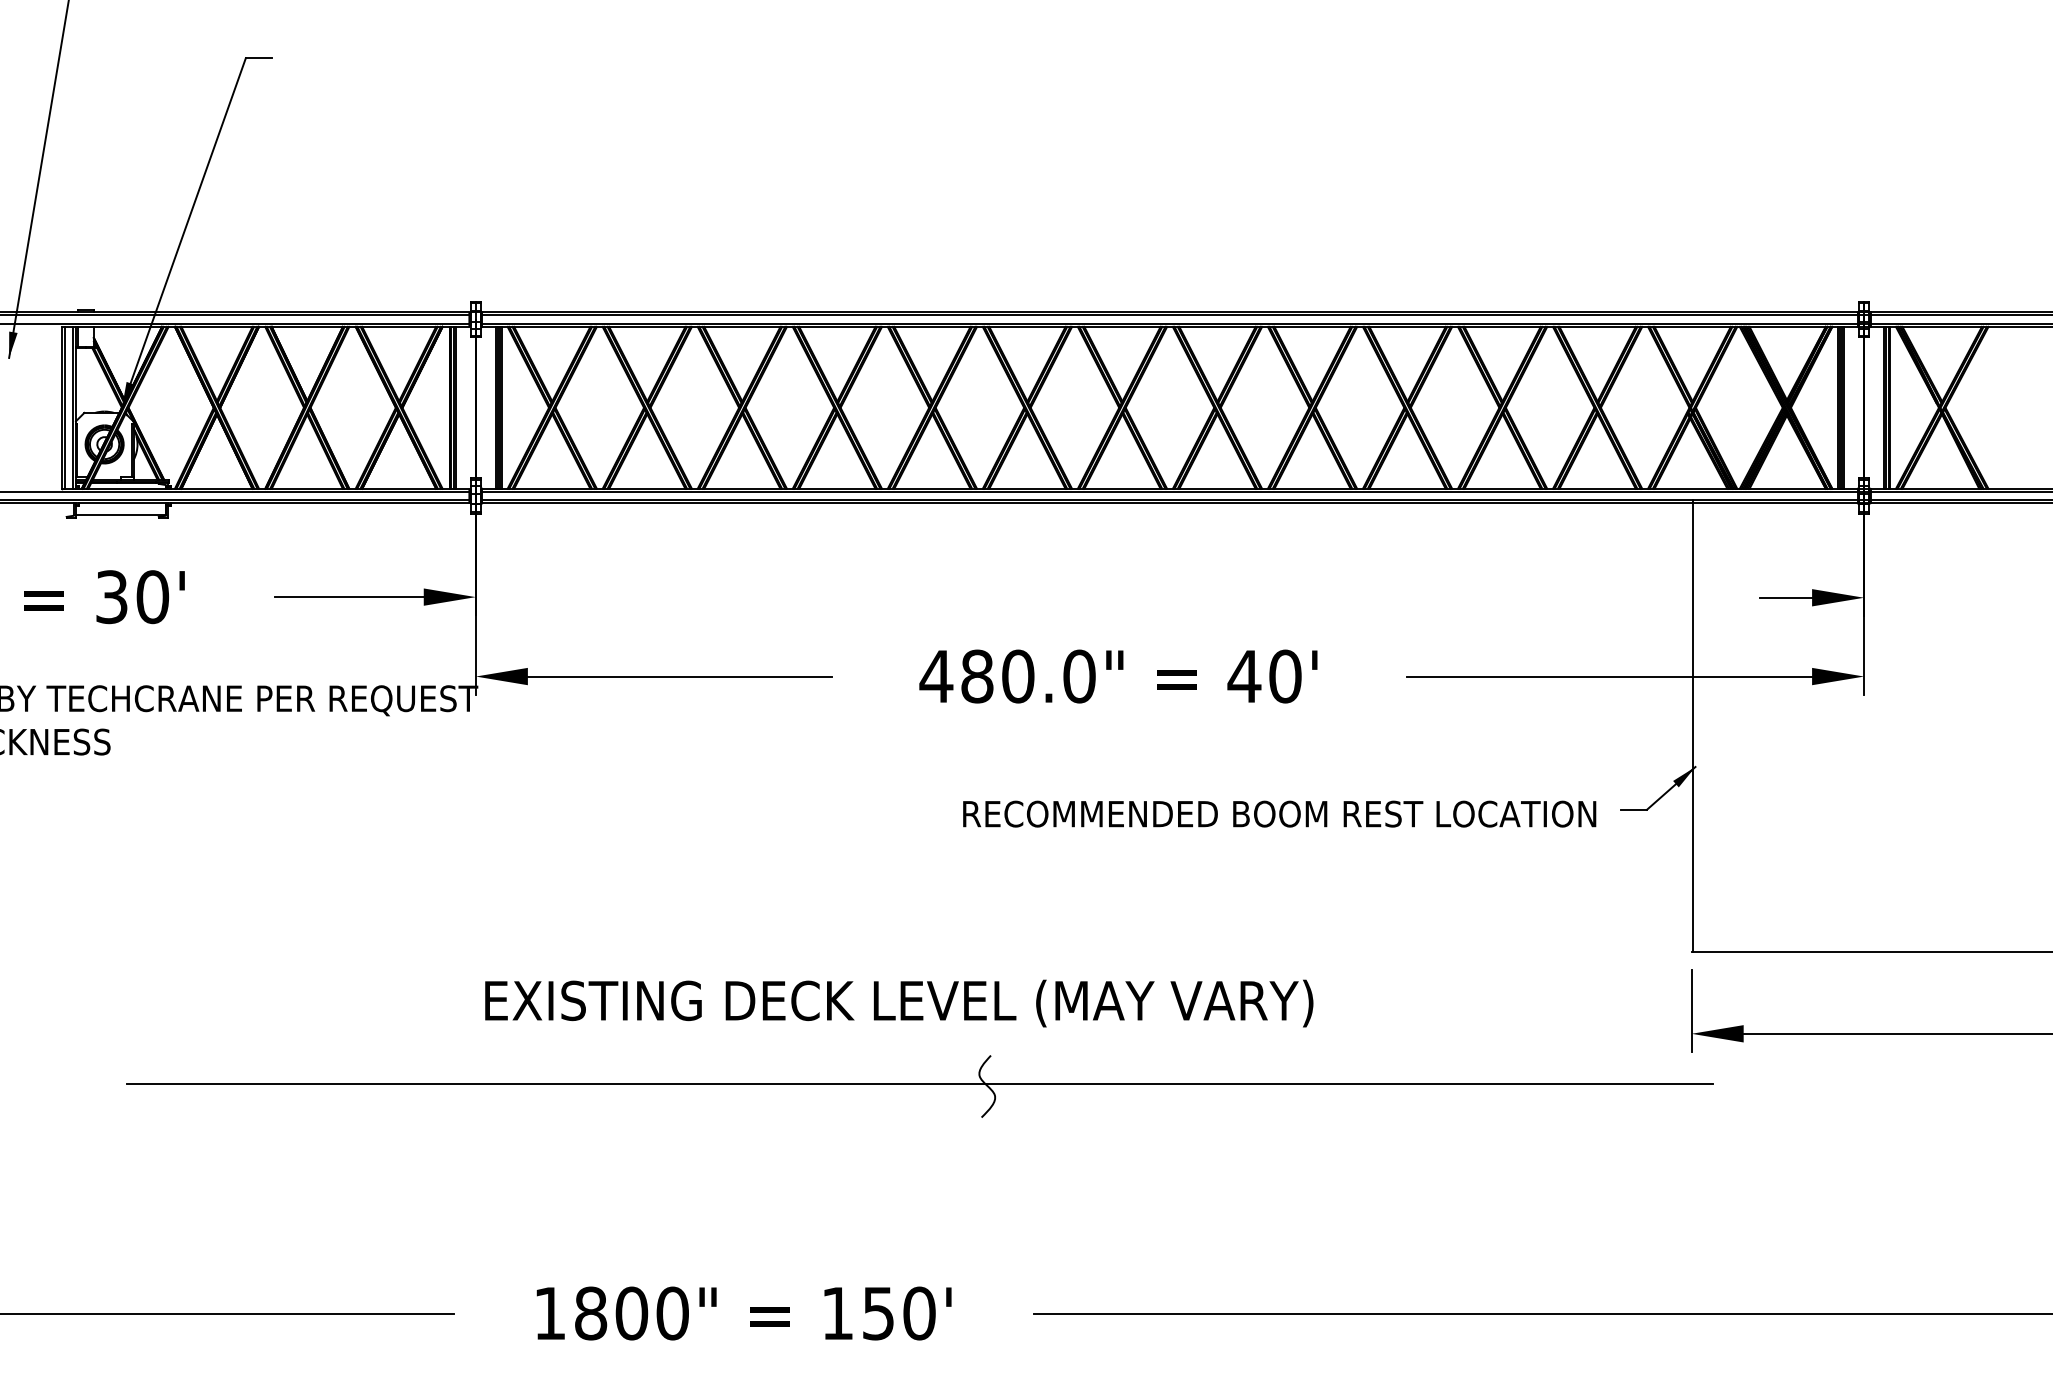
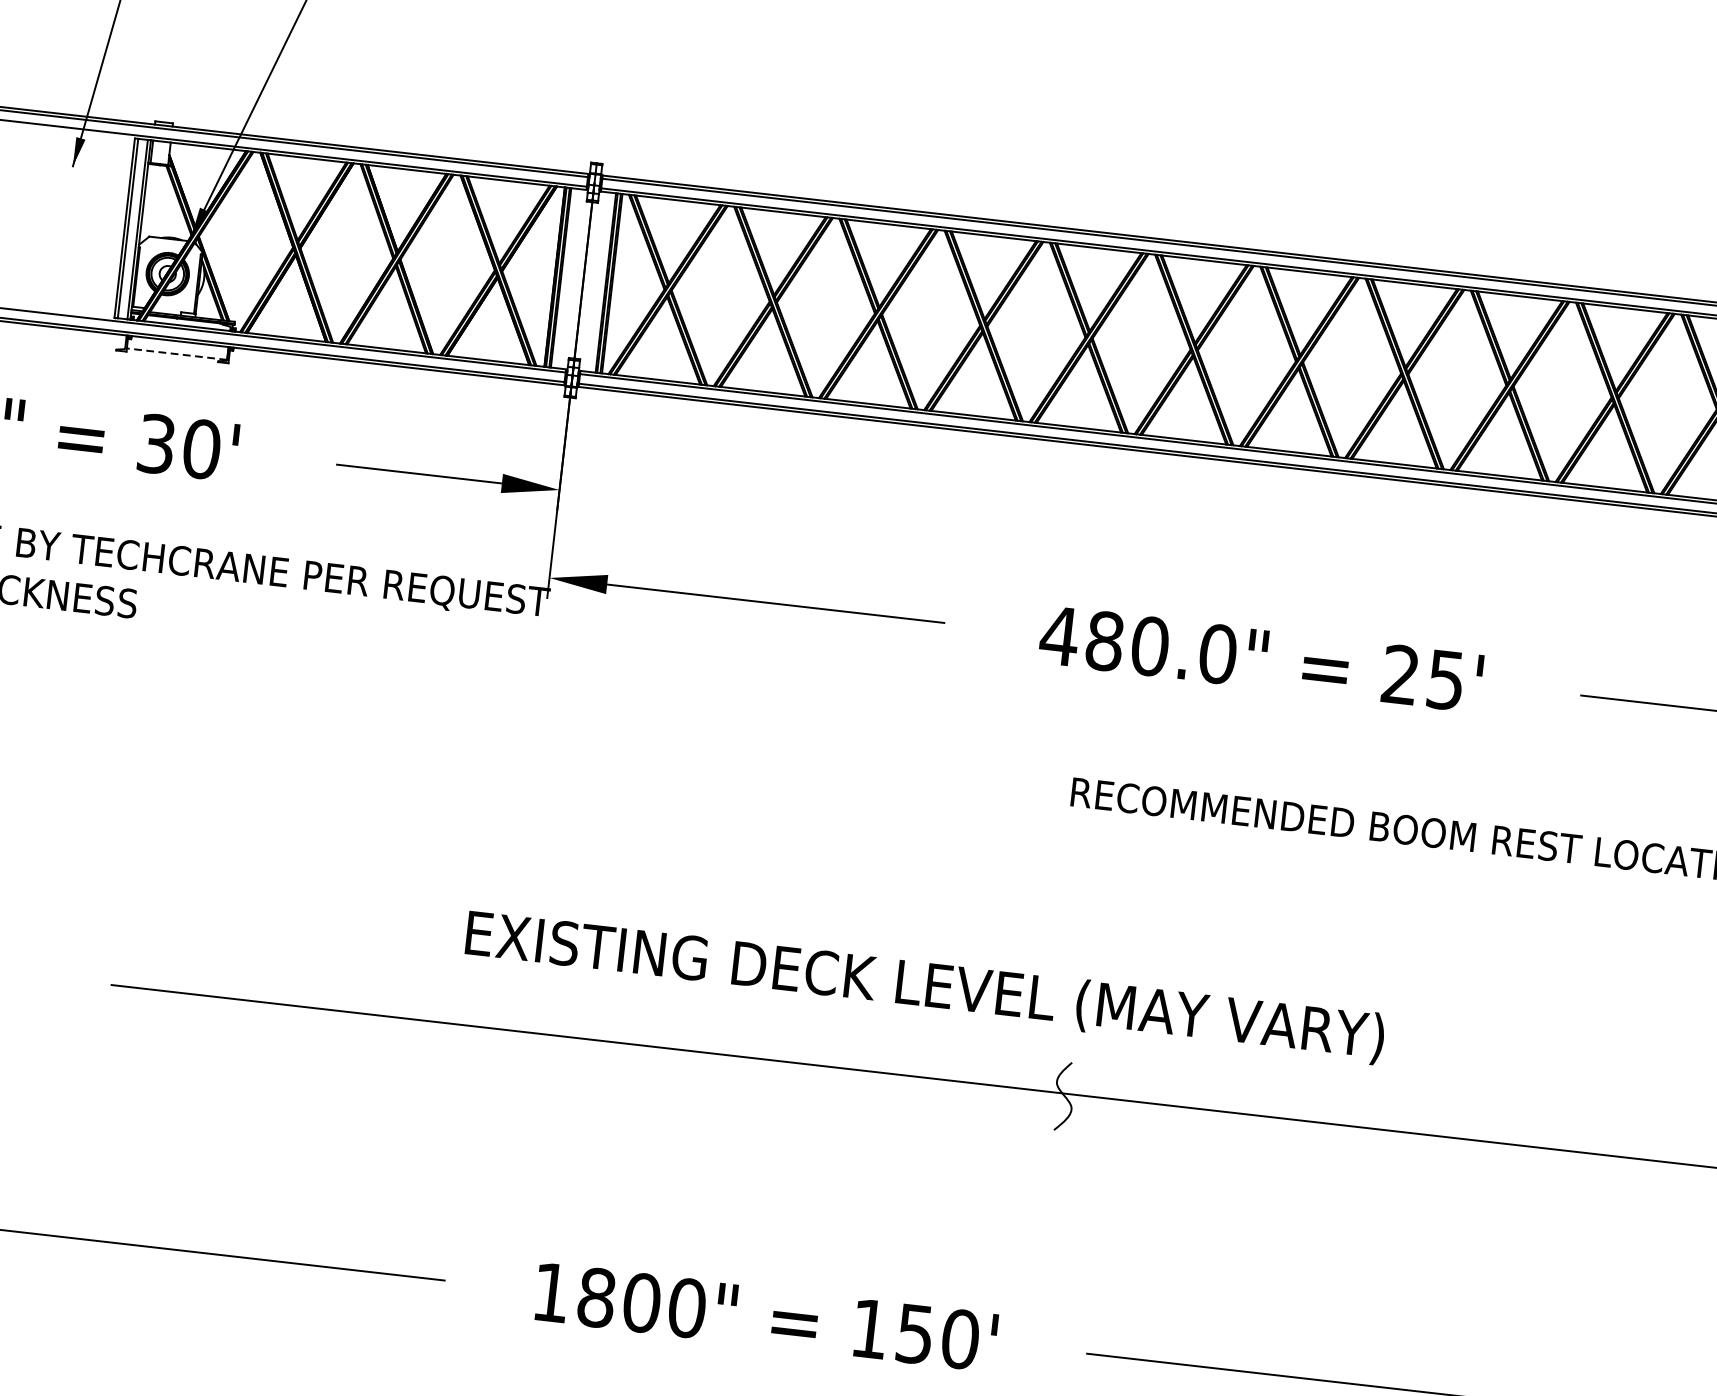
line: (120, 514) -> (176, 353), solid -> dashed
text: (1264, 676) -> (1422, 677), 40' -> 25'
text: (899, 1003) -> (925, 987), moved

